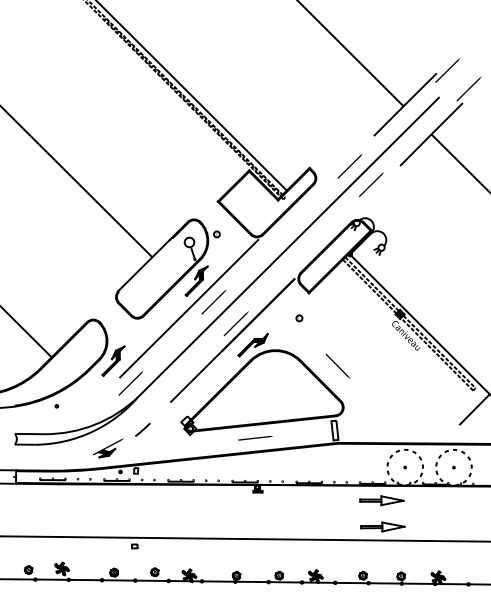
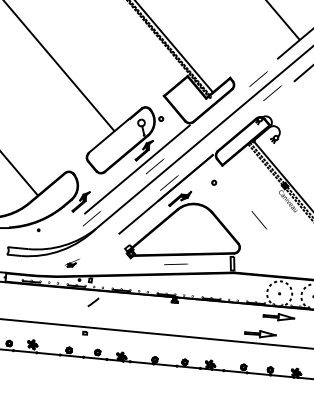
line: (337, 365) -> (259, 219), moved
line: (142, 429) -> (93, 302), moved
part: (108, 448) -> (72, 262), size x0.7
part: (381, 500) -> (278, 317), moved

